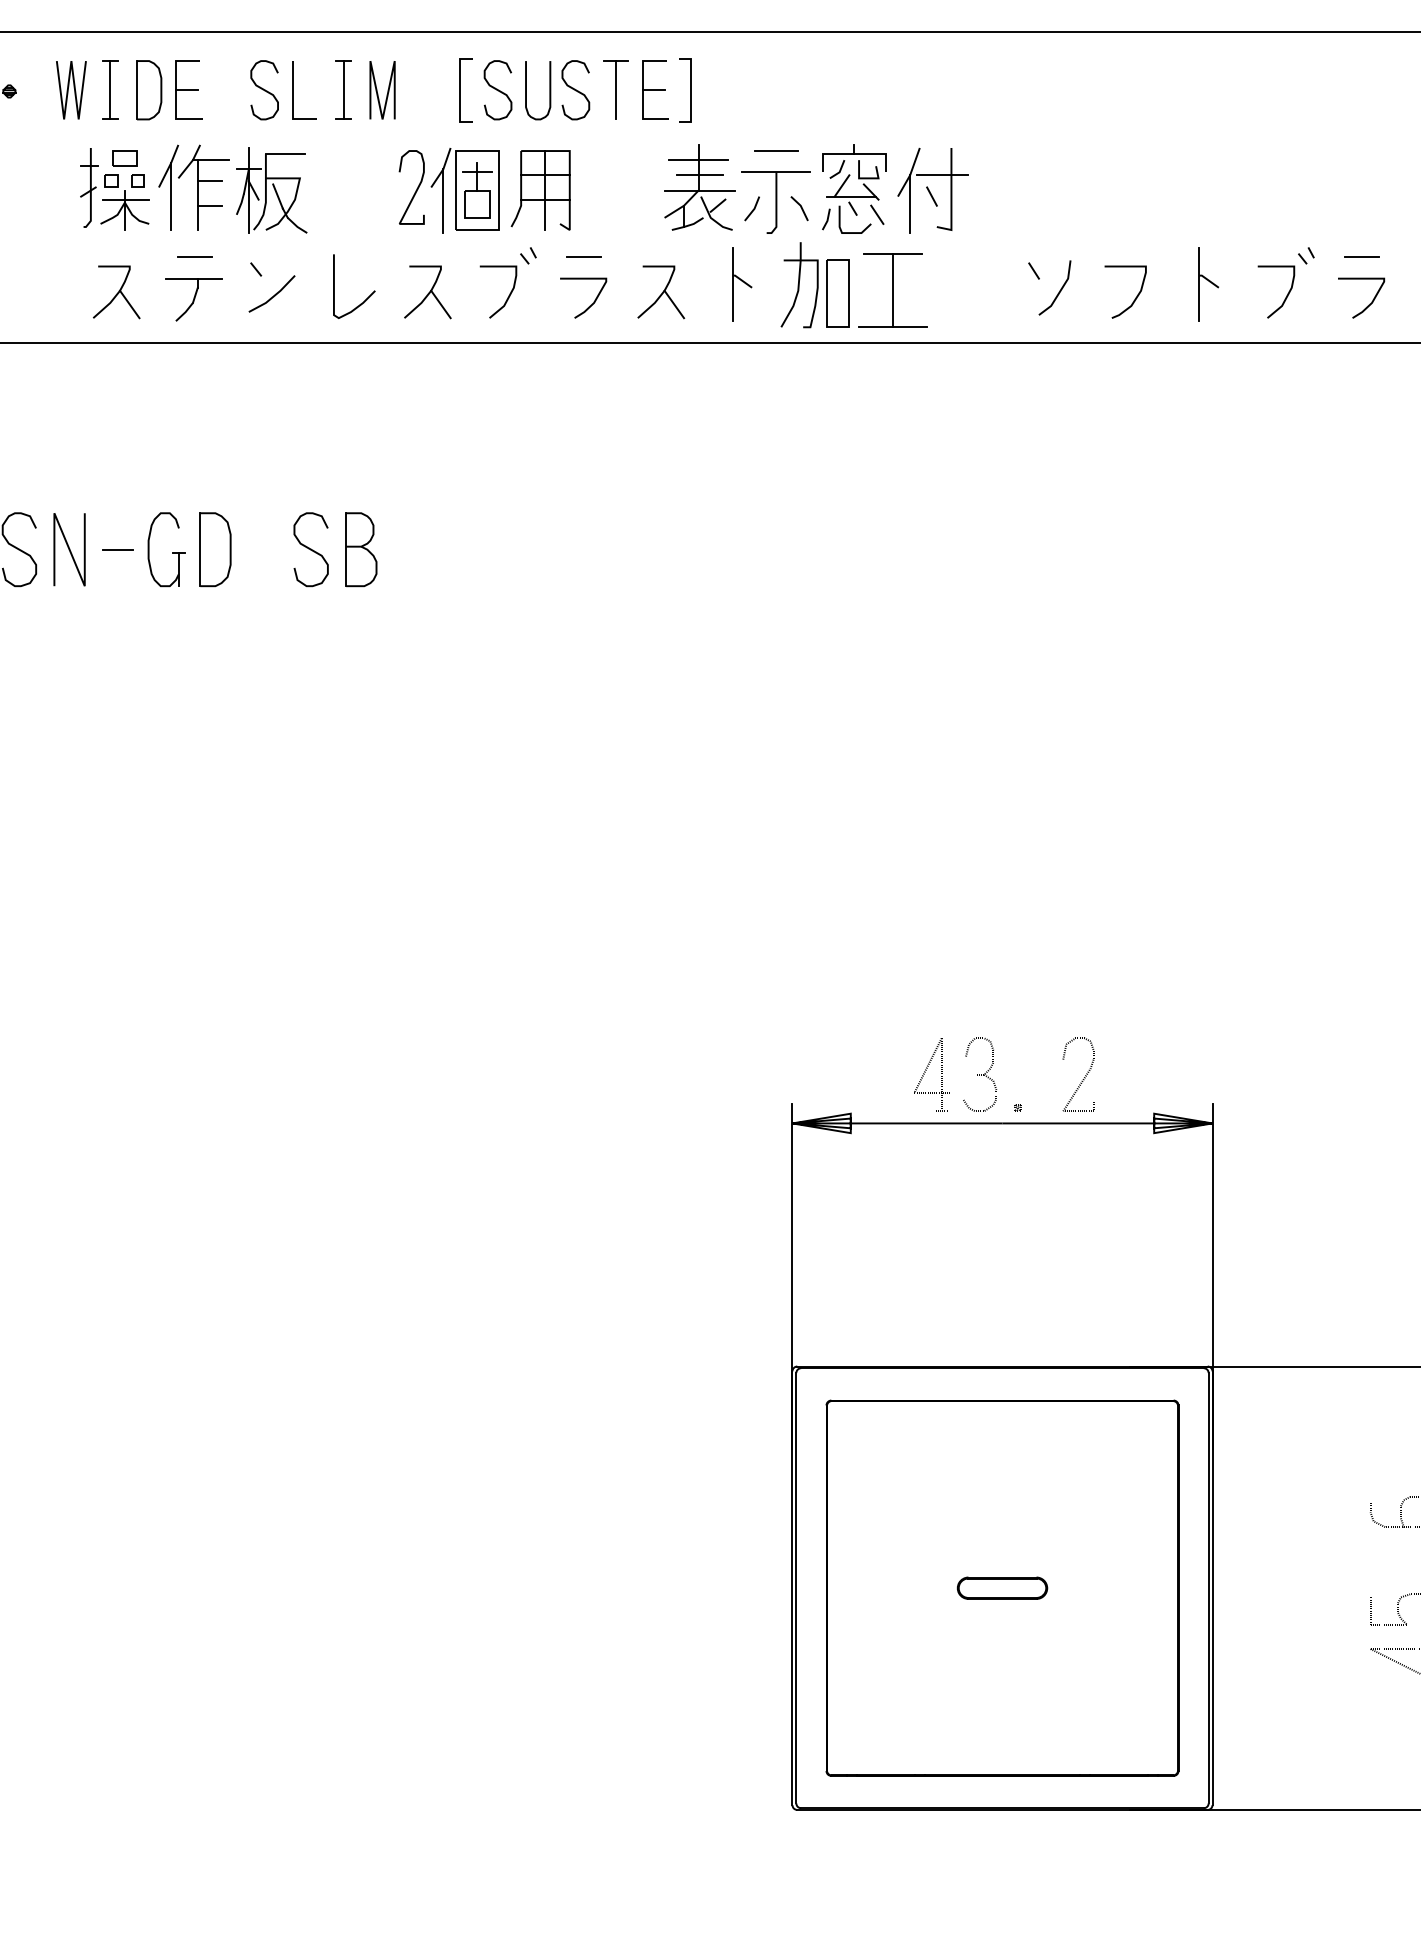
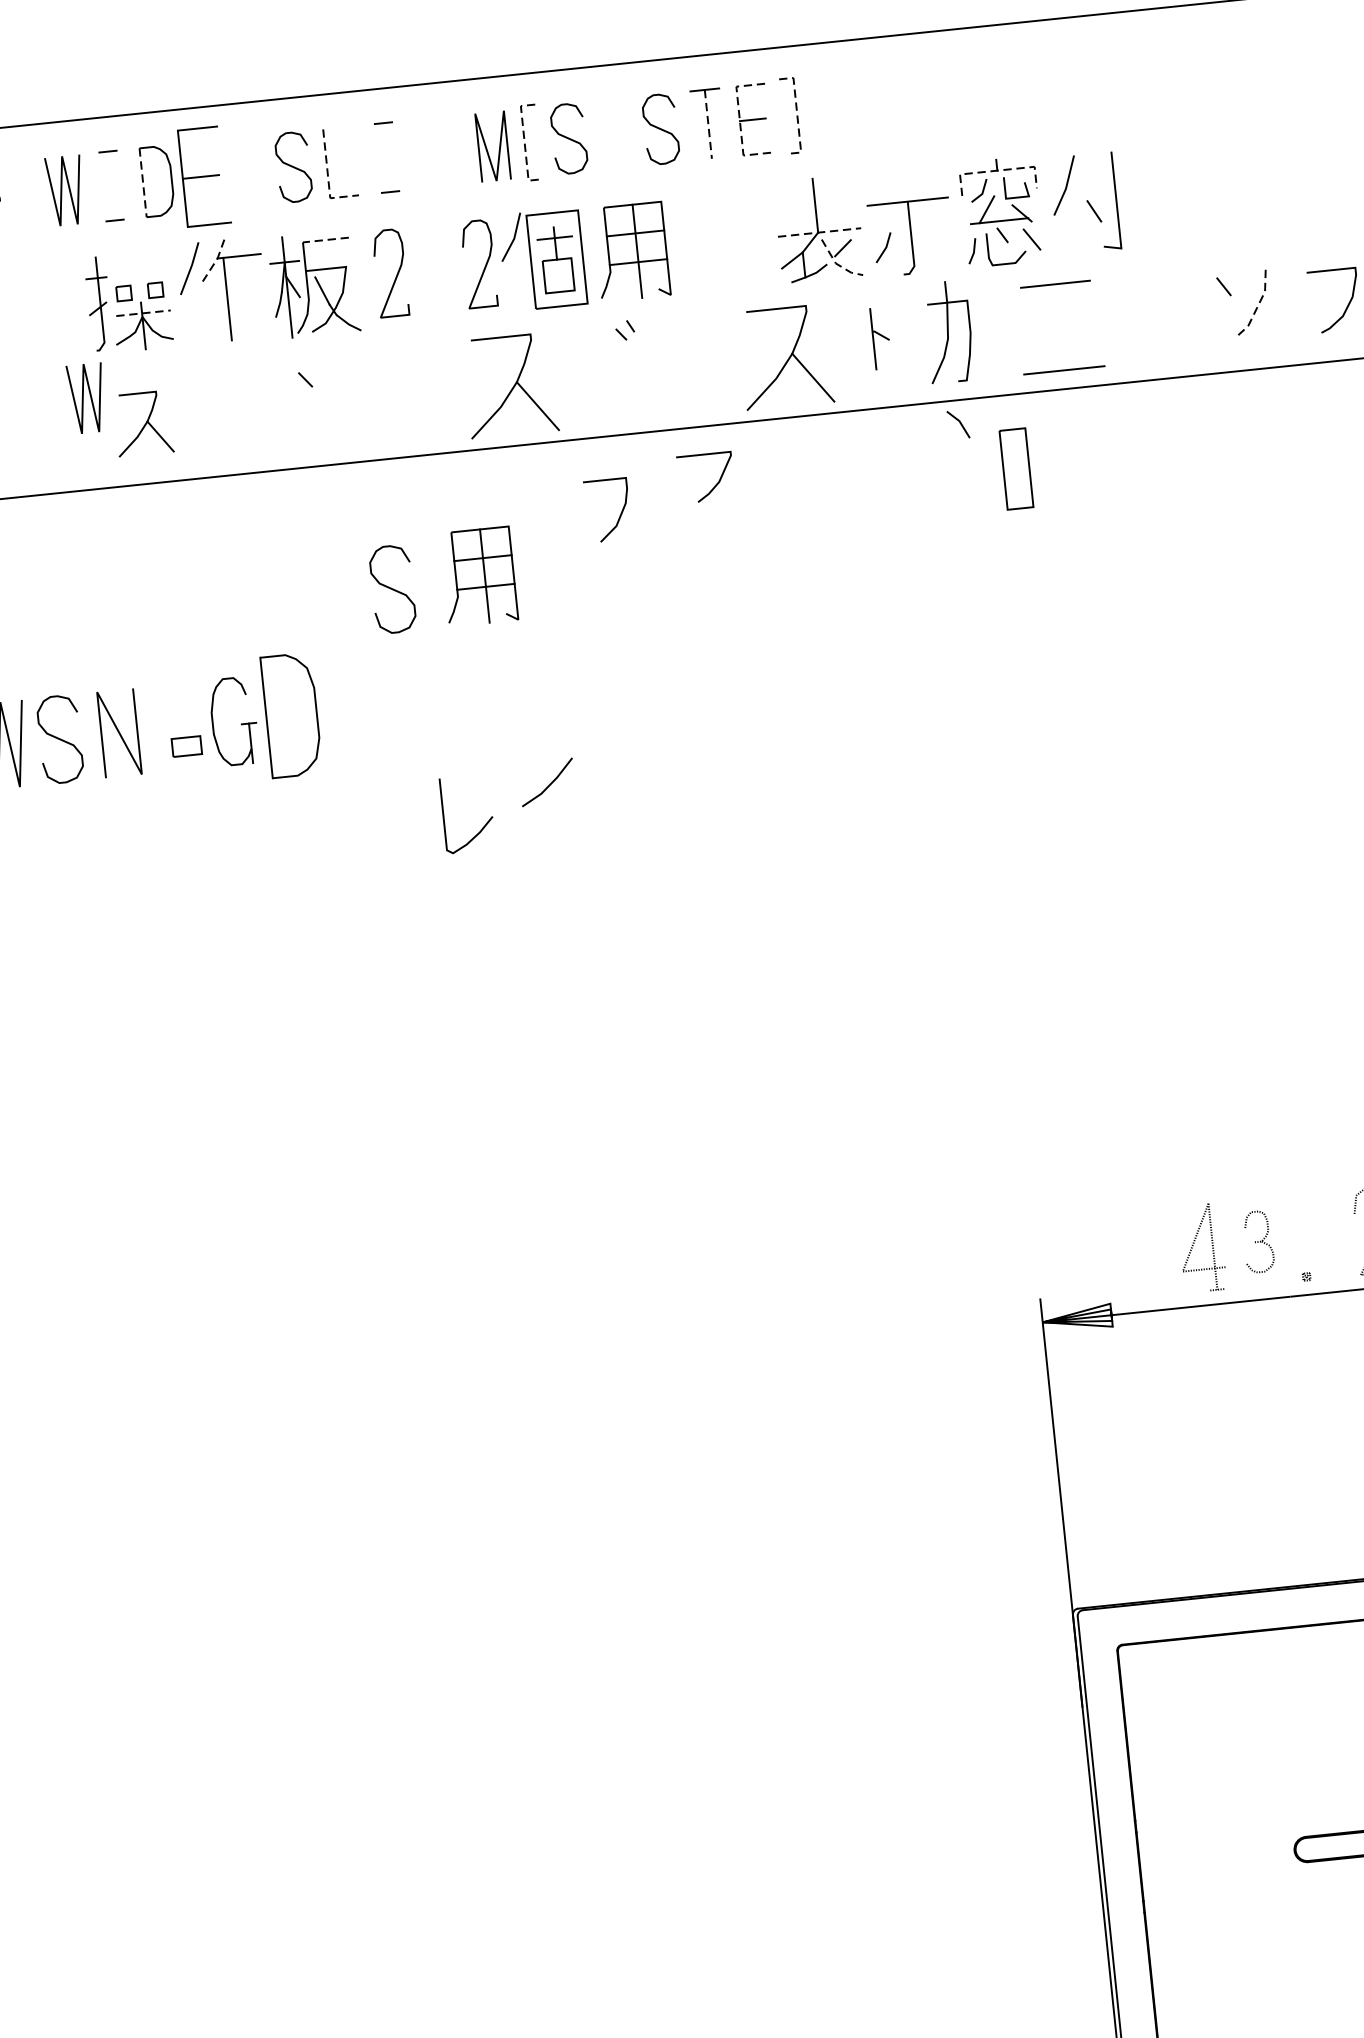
part: (188, 89) -> (203, 175), size x1.4
line: (110, 90) -> (111, 186), removed
line: (137, 90) -> (143, 183), solid -> dashed
line: (343, 90) -> (386, 157), removed
line: (377, 90) -> (487, 147), moved
line: (460, 90) -> (524, 143), solid -> dashed
curve: (549, 90) -> (629, 132), removed
line: (615, 90) -> (707, 124), solid -> dashed
line: (691, 90) -> (797, 115), solid -> dashed
line: (642, 91) -> (739, 122), solid -> dashed
line: (292, 103) -> (328, 179), solid -> dashed
line: (776, 151) -> (905, 177), removed
line: (284, 154) -> (324, 240), solid -> dashed
line: (854, 154) -> (997, 171), solid -> dashed
part: (124, 158) -> (186, 746), moved
line: (698, 160) -> (814, 197), removed
line: (191, 162) -> (216, 261), solid -> dashed
line: (699, 175) -> (817, 214), removed
line: (942, 175) -> (1104, 185), removed
line: (209, 181) -> (239, 281), removed
curve: (340, 190) -> (395, 276), added
line: (700, 190) -> (820, 232), solid -> dashed
line: (171, 196) -> (196, 304), removed
line: (126, 199) -> (143, 313), solid -> dashed
line: (443, 201) -> (518, 276), removed
line: (910, 204) -> (1069, 223), removed
line: (209, 205) -> (242, 309), removed
line: (800, 207) -> (959, 423), moved
line: (712, 219) -> (838, 265), solid -> dashed
line: (195, 257) -> (232, 373), removed
line: (584, 257) -> (691, 325), removed
line: (68, 266) -> (83, 399), added
part: (742, 284) -> (881, 338), size x0.7
line: (893, 290) -> (1060, 326), removed
line: (1060, 291) -> (1257, 307), solid -> dashed
part: (427, 292) -> (510, 386), size x1.6
part: (661, 292) -> (786, 357), size x1.6
part: (837, 293) -> (1015, 468), moved
line: (273, 295) -> (549, 784), moved
curve: (508, 295) -> (620, 513), moved
curve: (366, 298) -> (483, 826), moved
part: (193, 299) -> (235, 422), removed
curve: (589, 305) -> (714, 485), moved
part: (384, 449) -> (478, 576), added
line: (118, 549) -> (177, 727), removed
part: (215, 549) -> (291, 715), size x1.4
curve: (310, 549) -> (392, 589), moved
part: (361, 549) -> (464, 697), removed
part: (980, 1074) -> (1258, 1241), size x0.7

